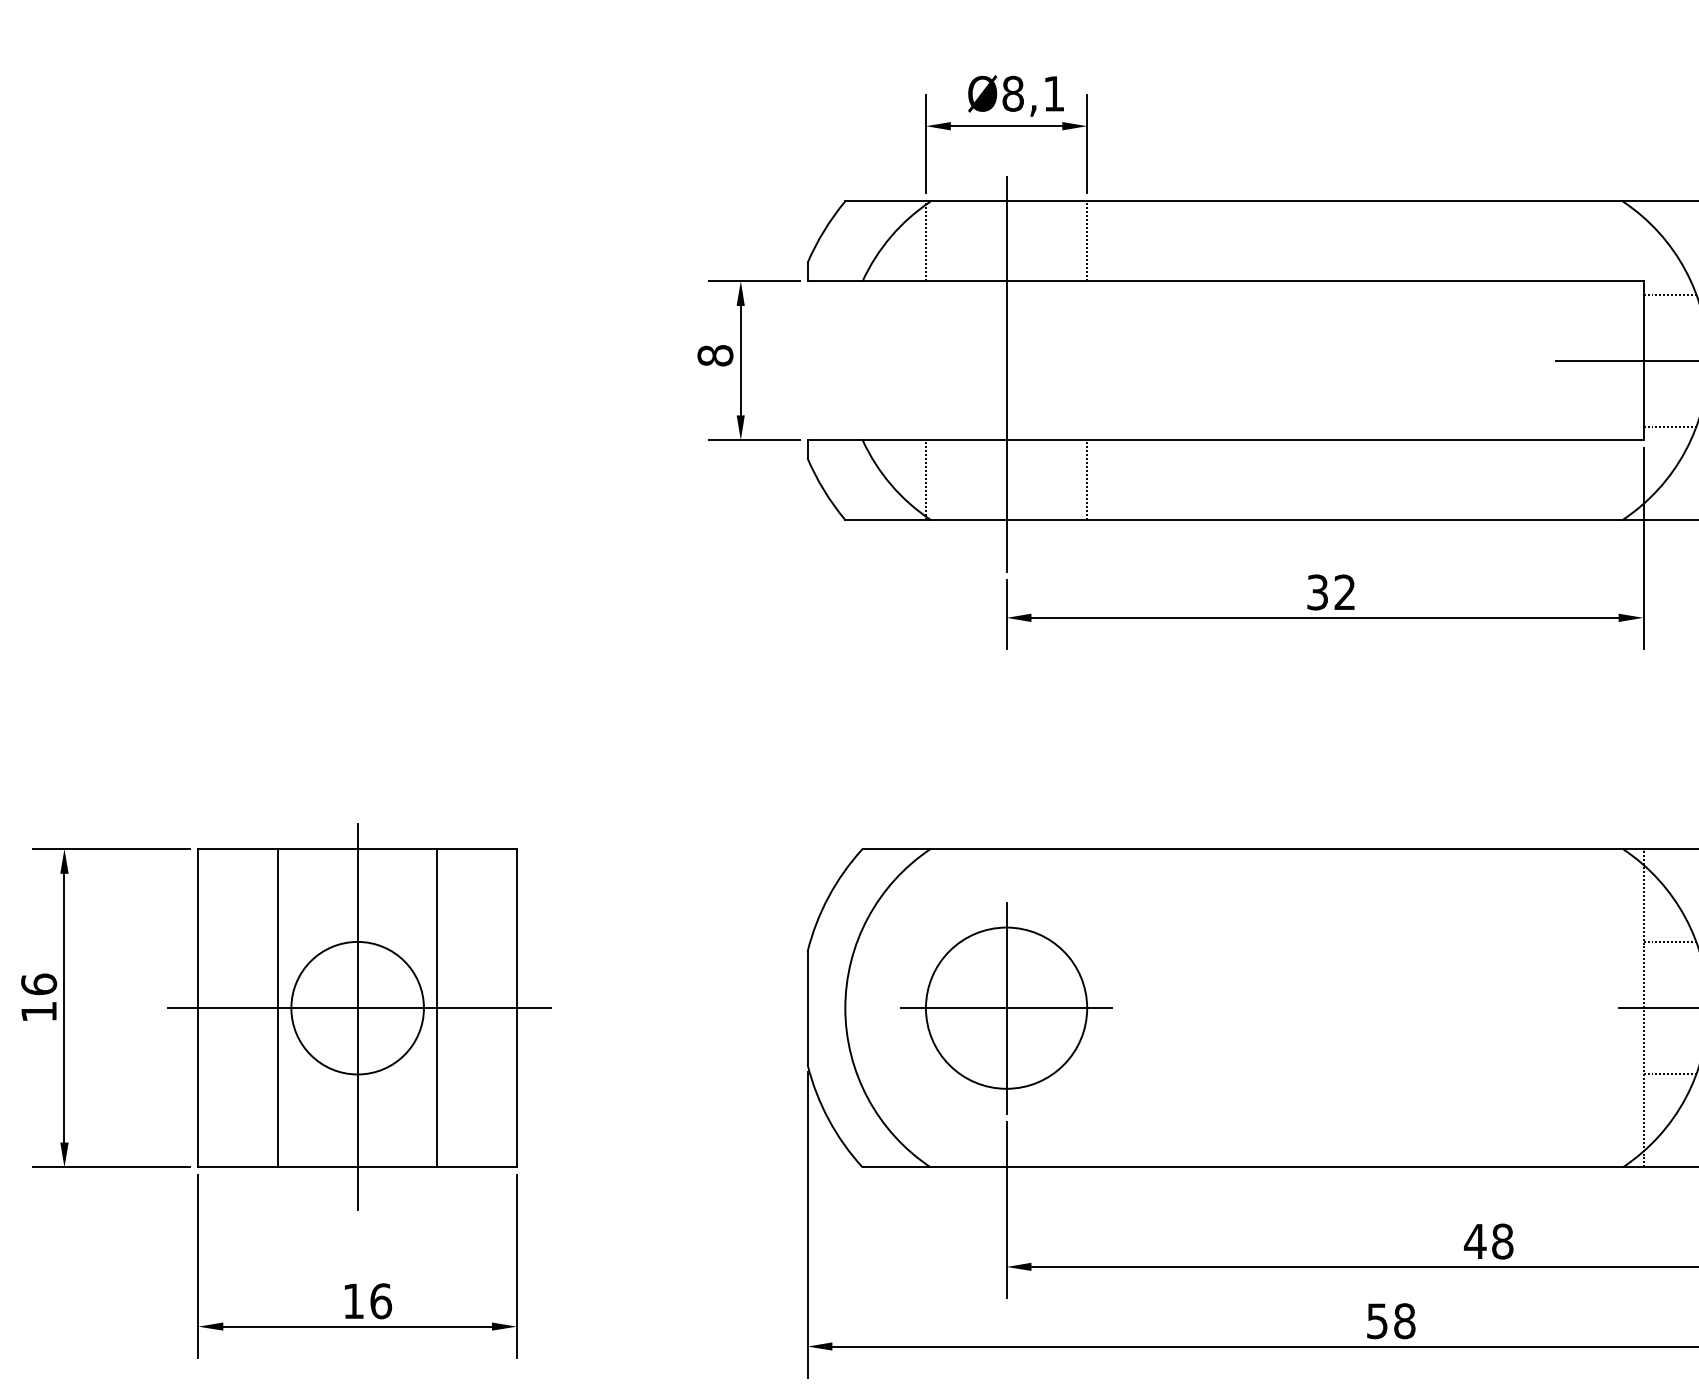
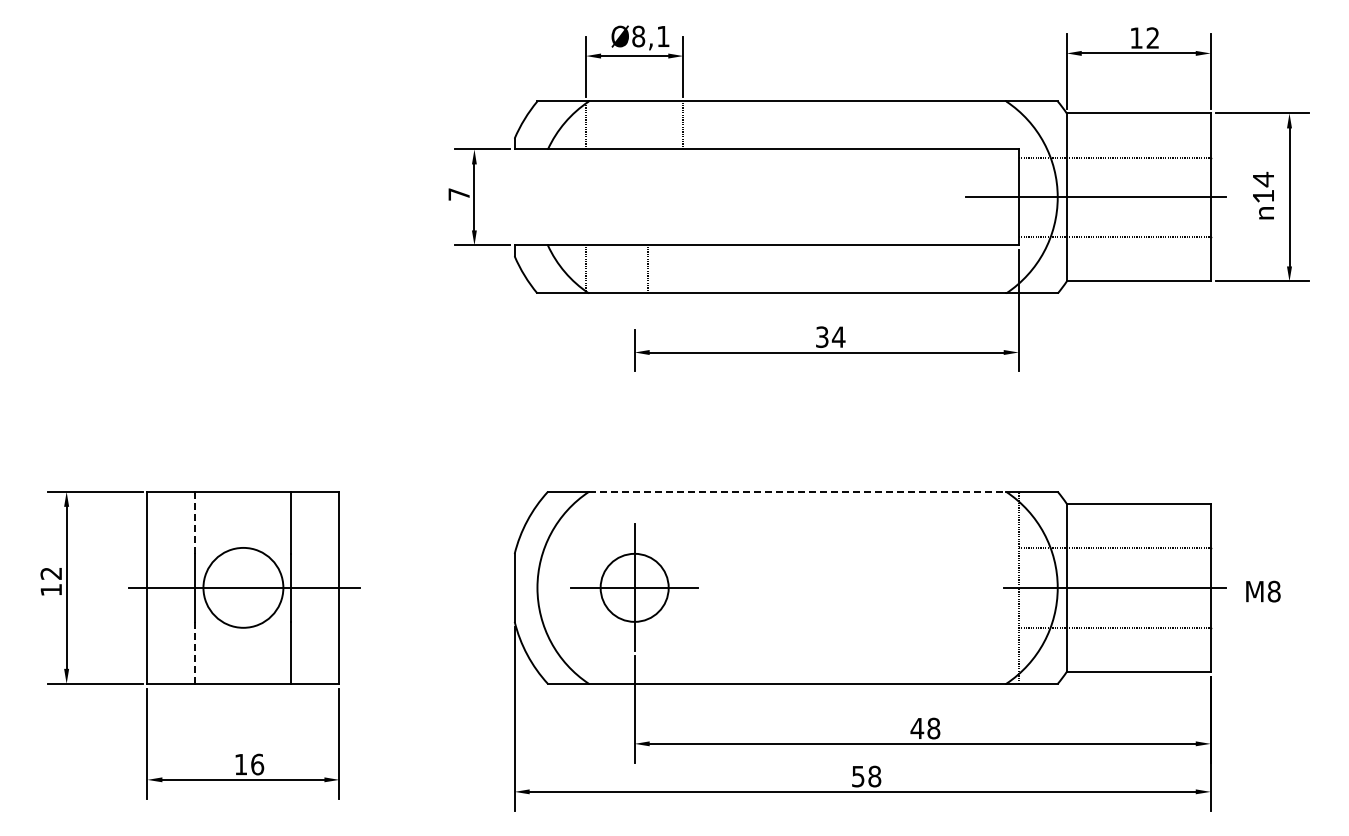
text: (714, 355) -> (458, 194), 8 -> 7
line: (1006, 374) -> (634, 205), removed
line: (1087, 480) -> (648, 269), moved
text: (1344, 591) -> (838, 336), 32 -> 34
line: (1276, 848) -> (797, 491), solid -> dashed
line: (278, 899) -> (195, 522), solid -> dashed
text: (39, 984) -> (51, 573), 16 -> 12
circle: (1006, 1007) -> (634, 587), size x0.7
line: (357, 1015) -> (243, 592), removed
line: (278, 1115) -> (195, 652), solid -> dashed

